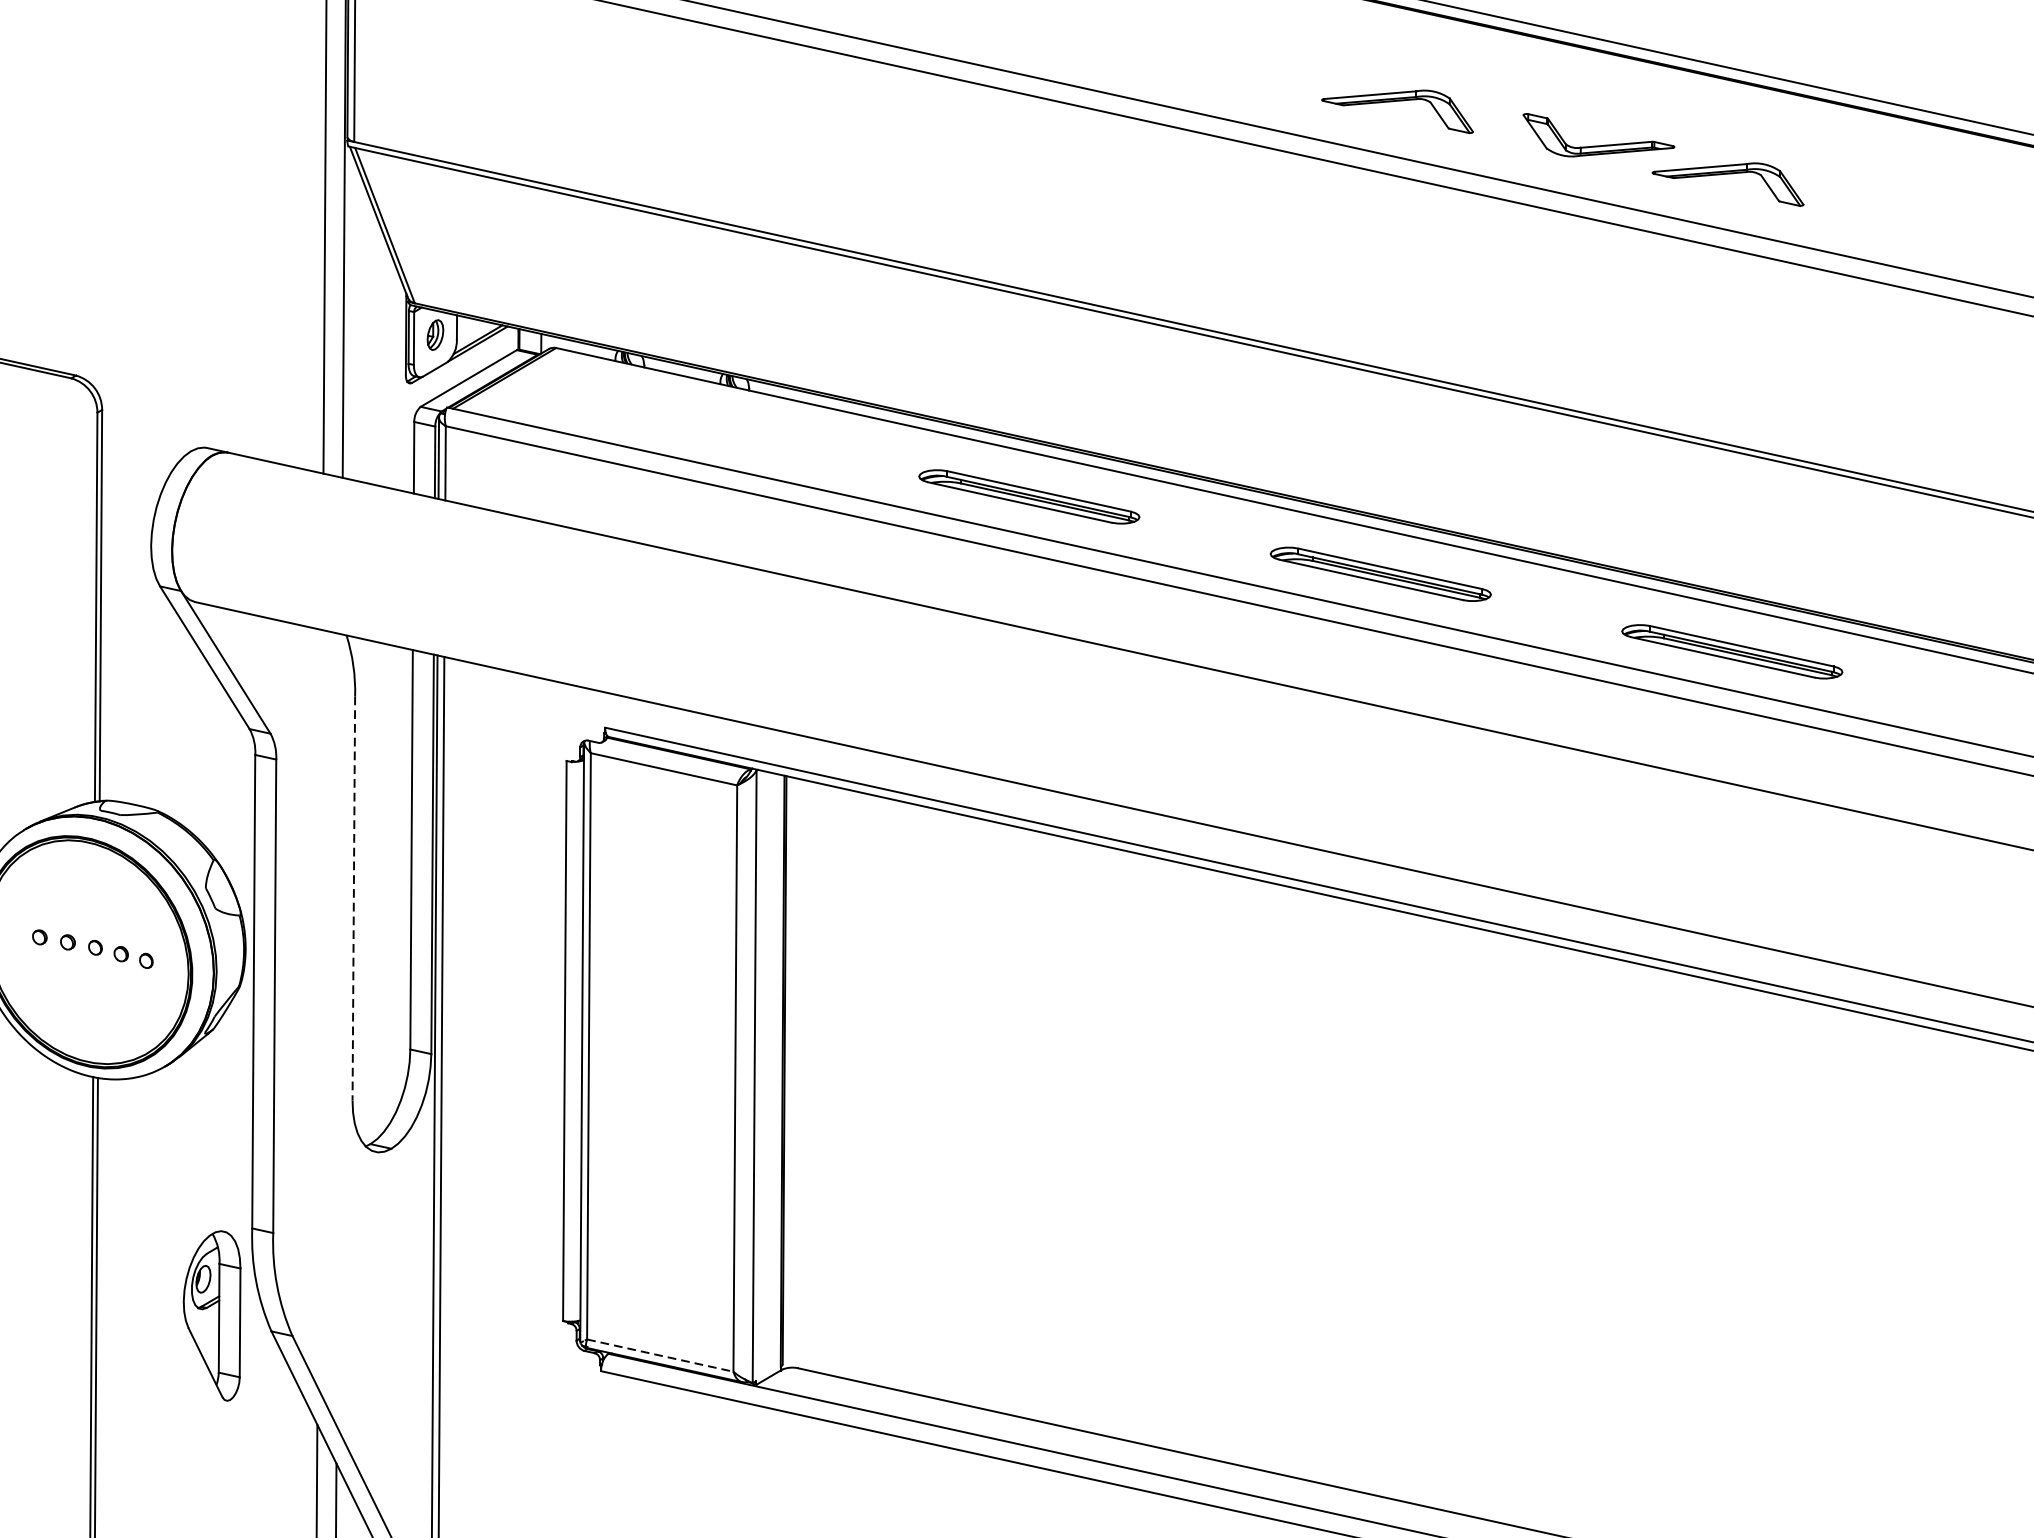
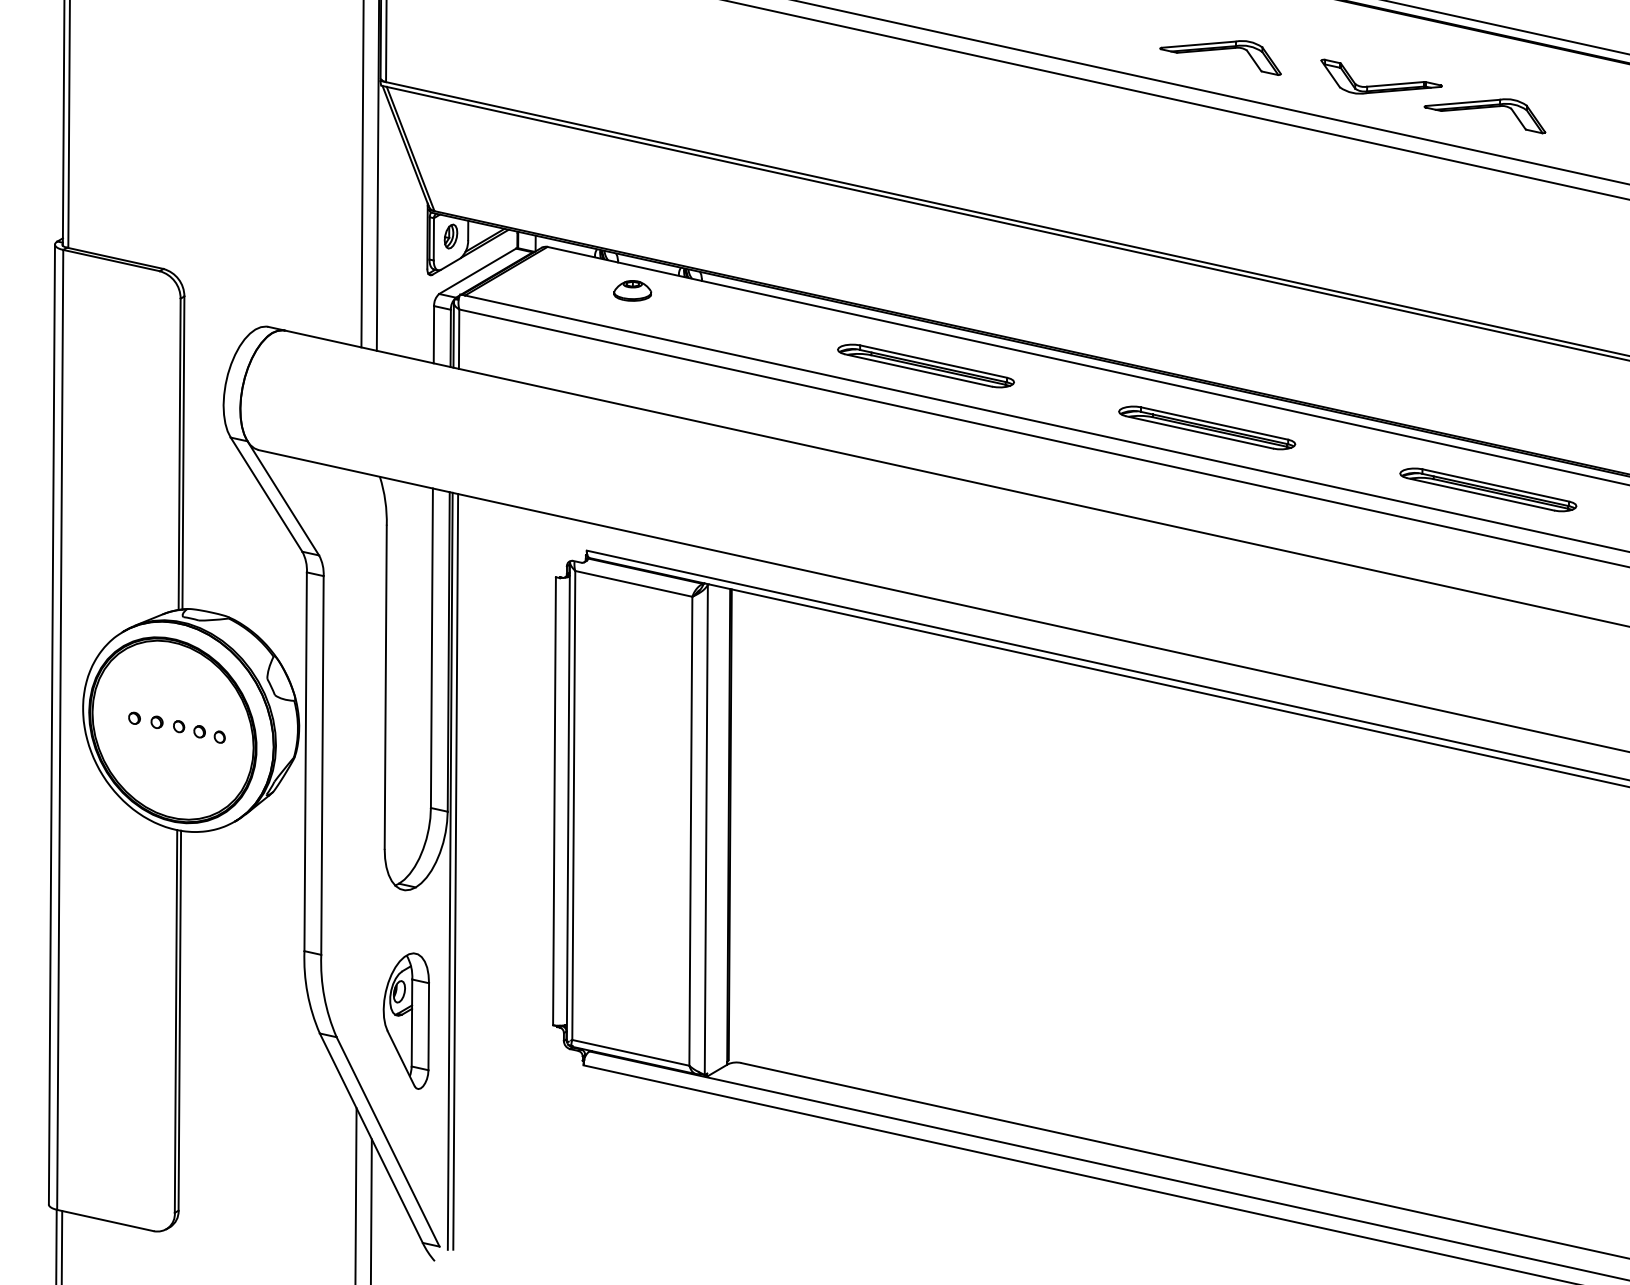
part: (662, 402) -> (632, 290), added
line: (353, 898) -> (385, 687), dashed -> solid
part: (211, 1315) -> (405, 1020), moved
line: (659, 1355) -> (630, 1052), dashed -> solid

